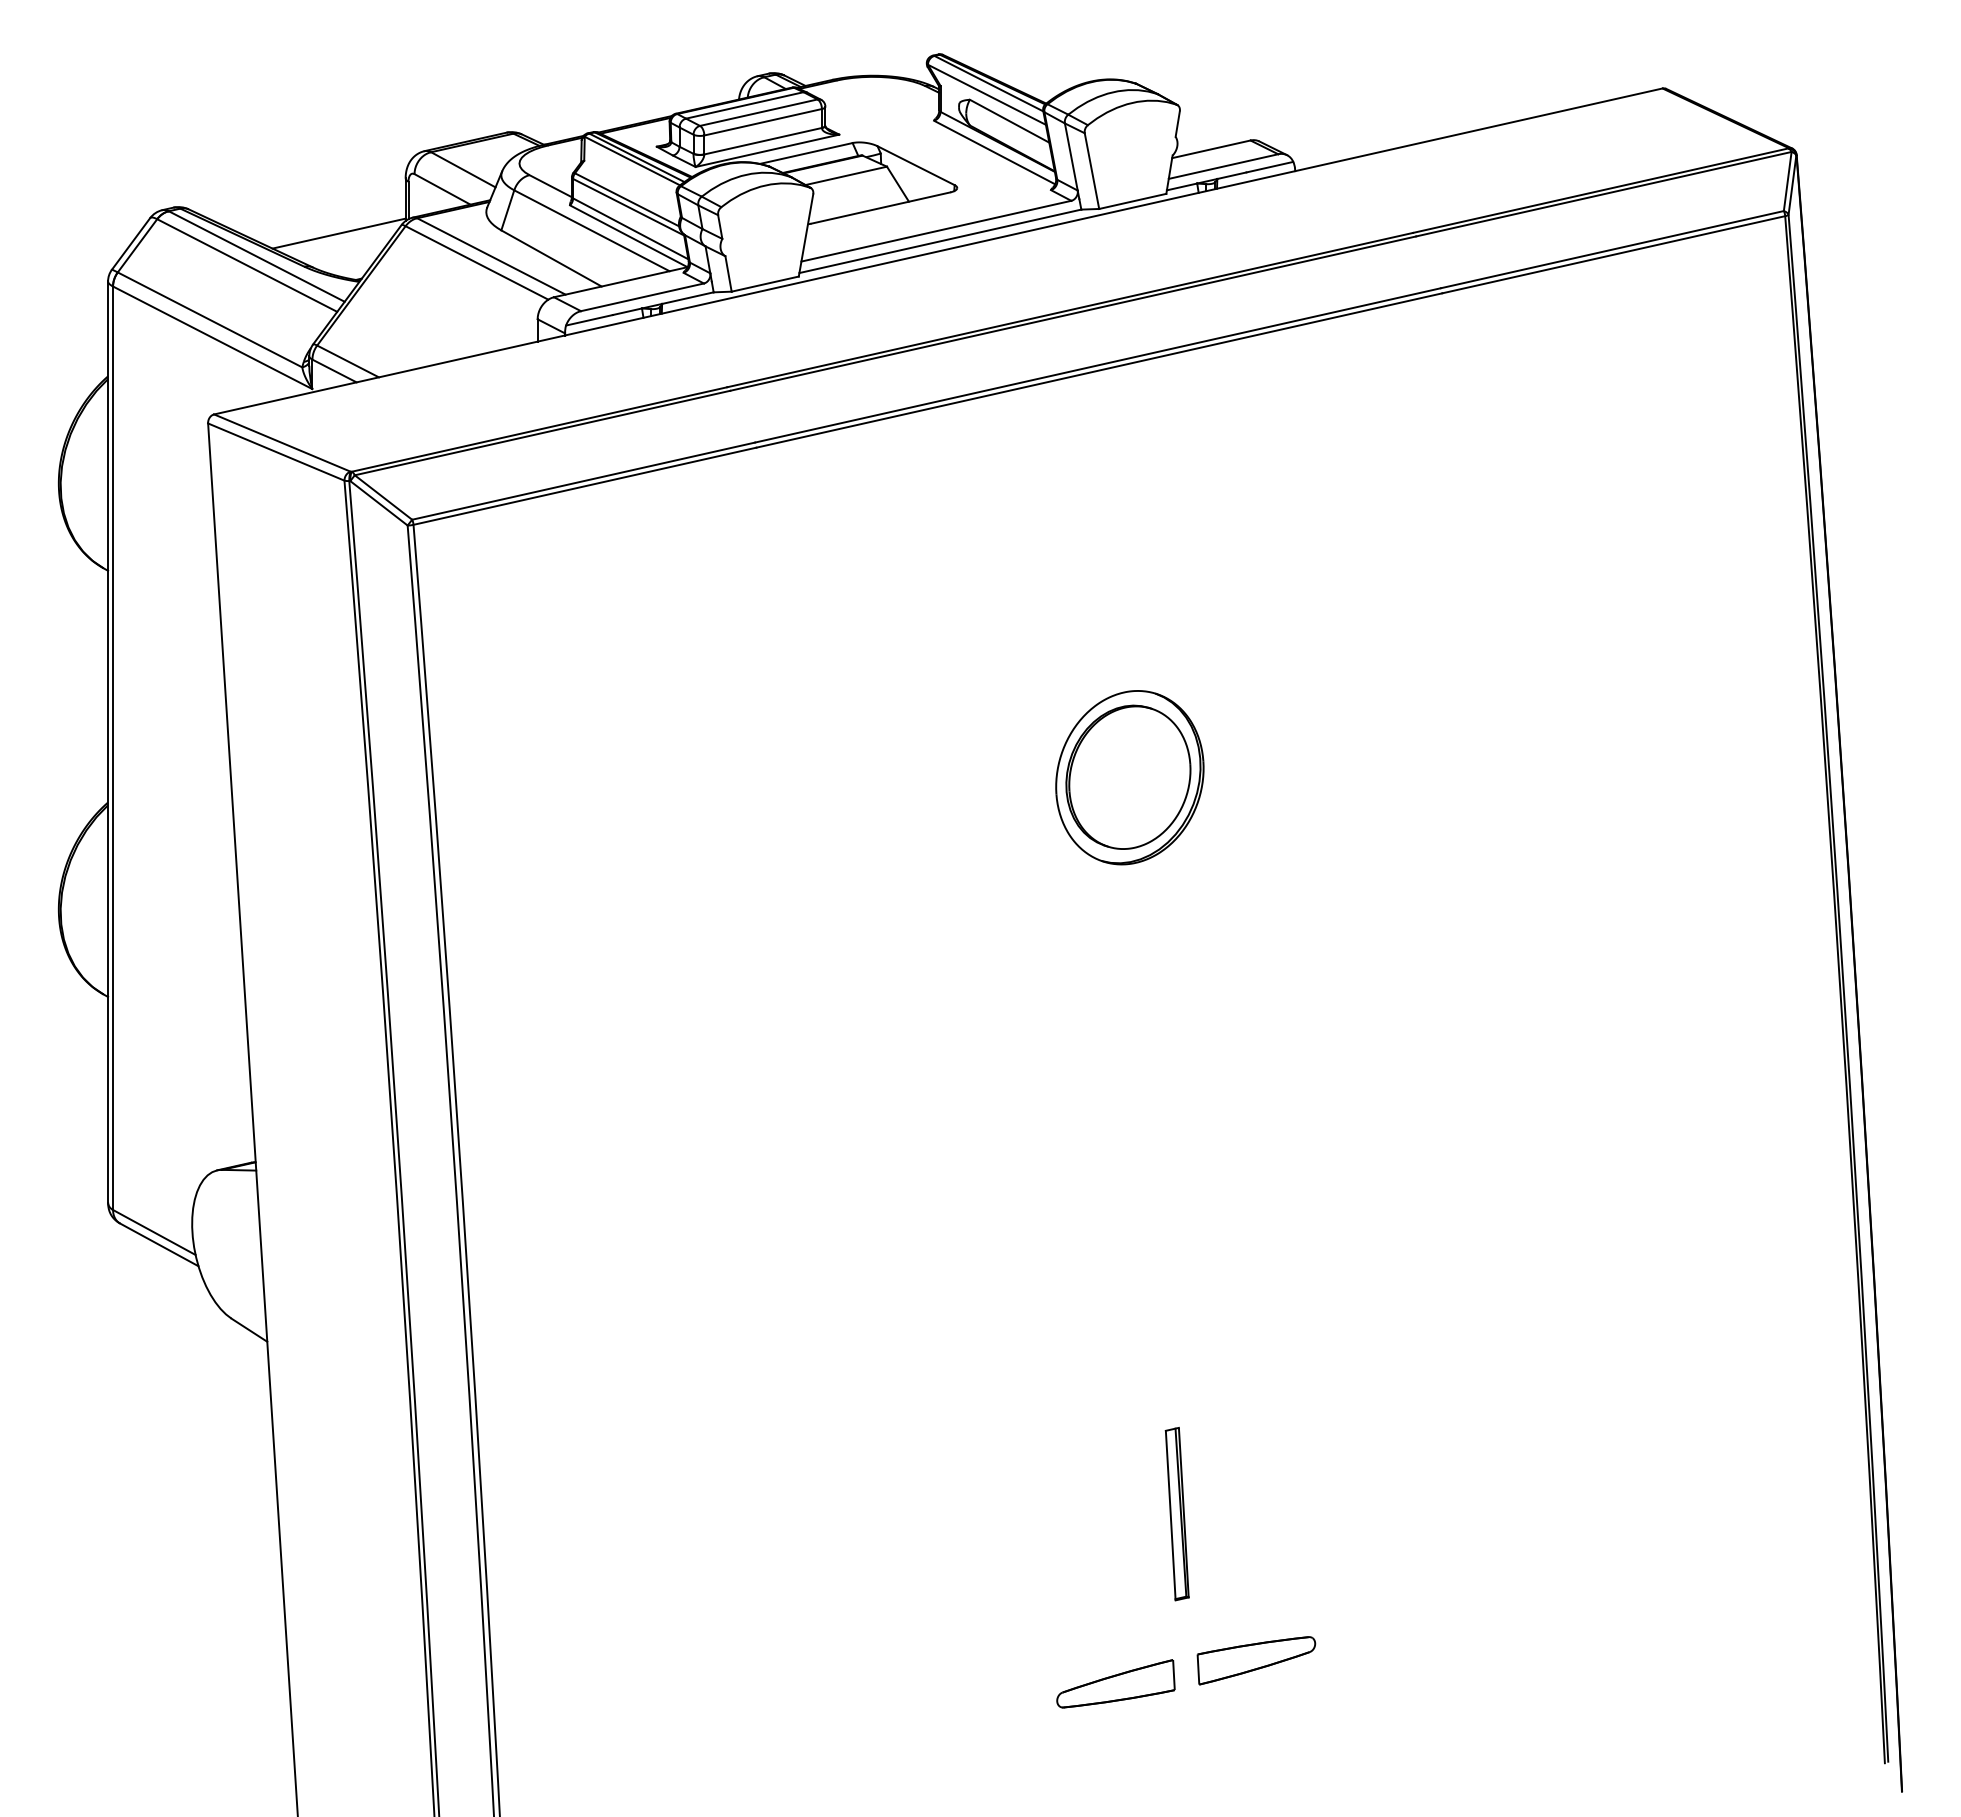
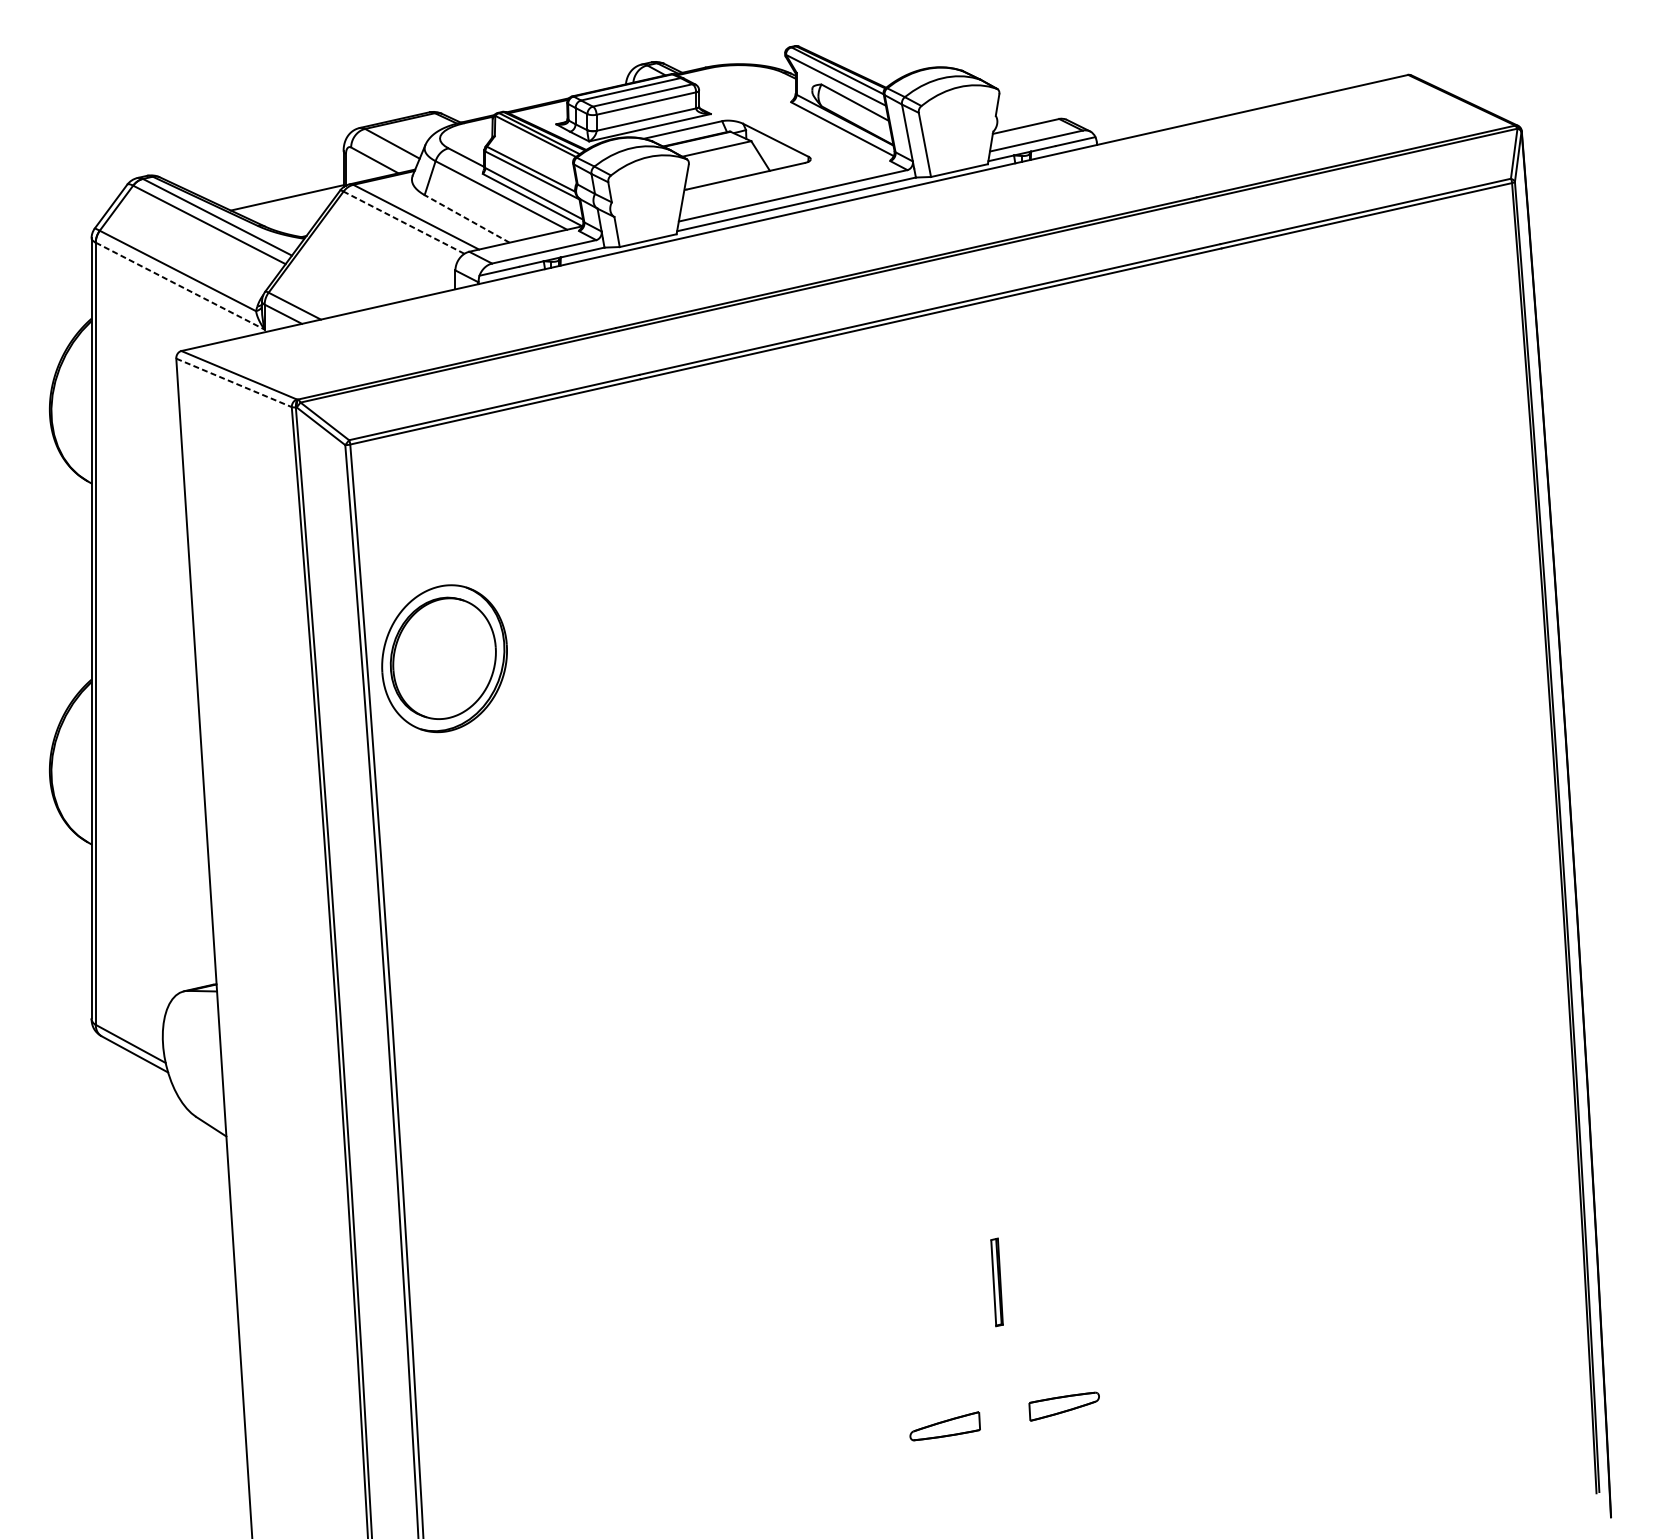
line: (551, 258) -> (467, 218), solid -> dashed
line: (476, 262) -> (403, 222), solid -> dashed
line: (213, 338) -> (180, 286), solid -> dashed
line: (276, 452) -> (234, 383), solid -> dashed
part: (1129, 777) -> (444, 658), moved
part: (1176, 1513) -> (996, 1281), size x0.6
part: (1256, 1660) -> (1064, 1406), size x0.7
part: (1115, 1683) -> (944, 1425), size x0.7

